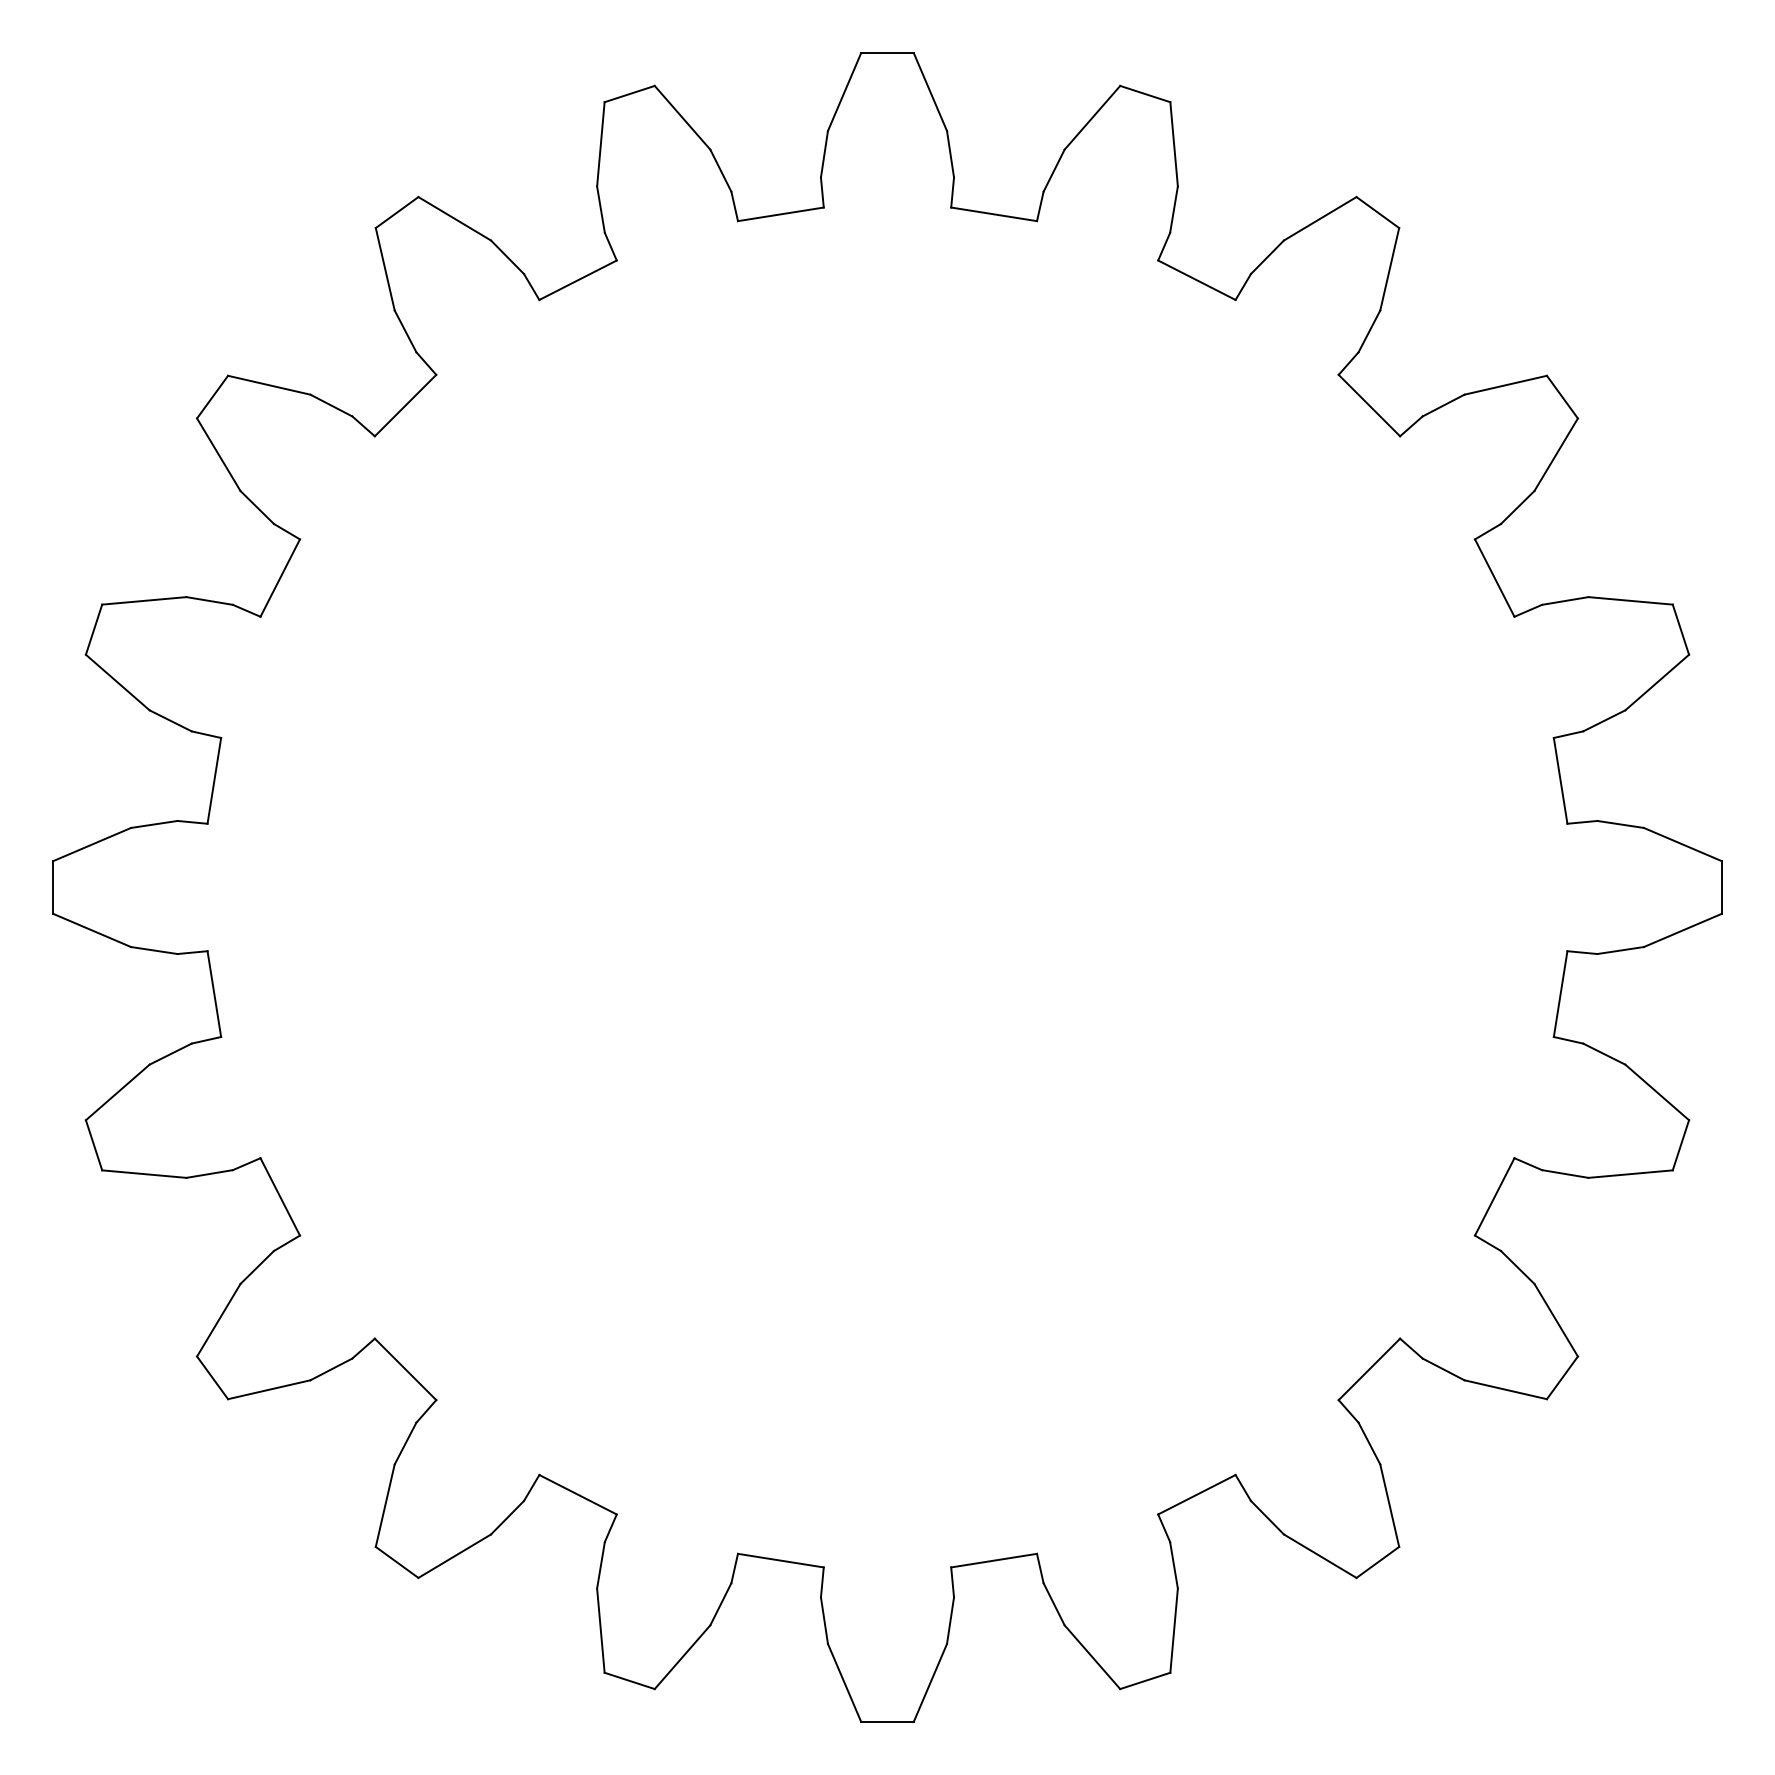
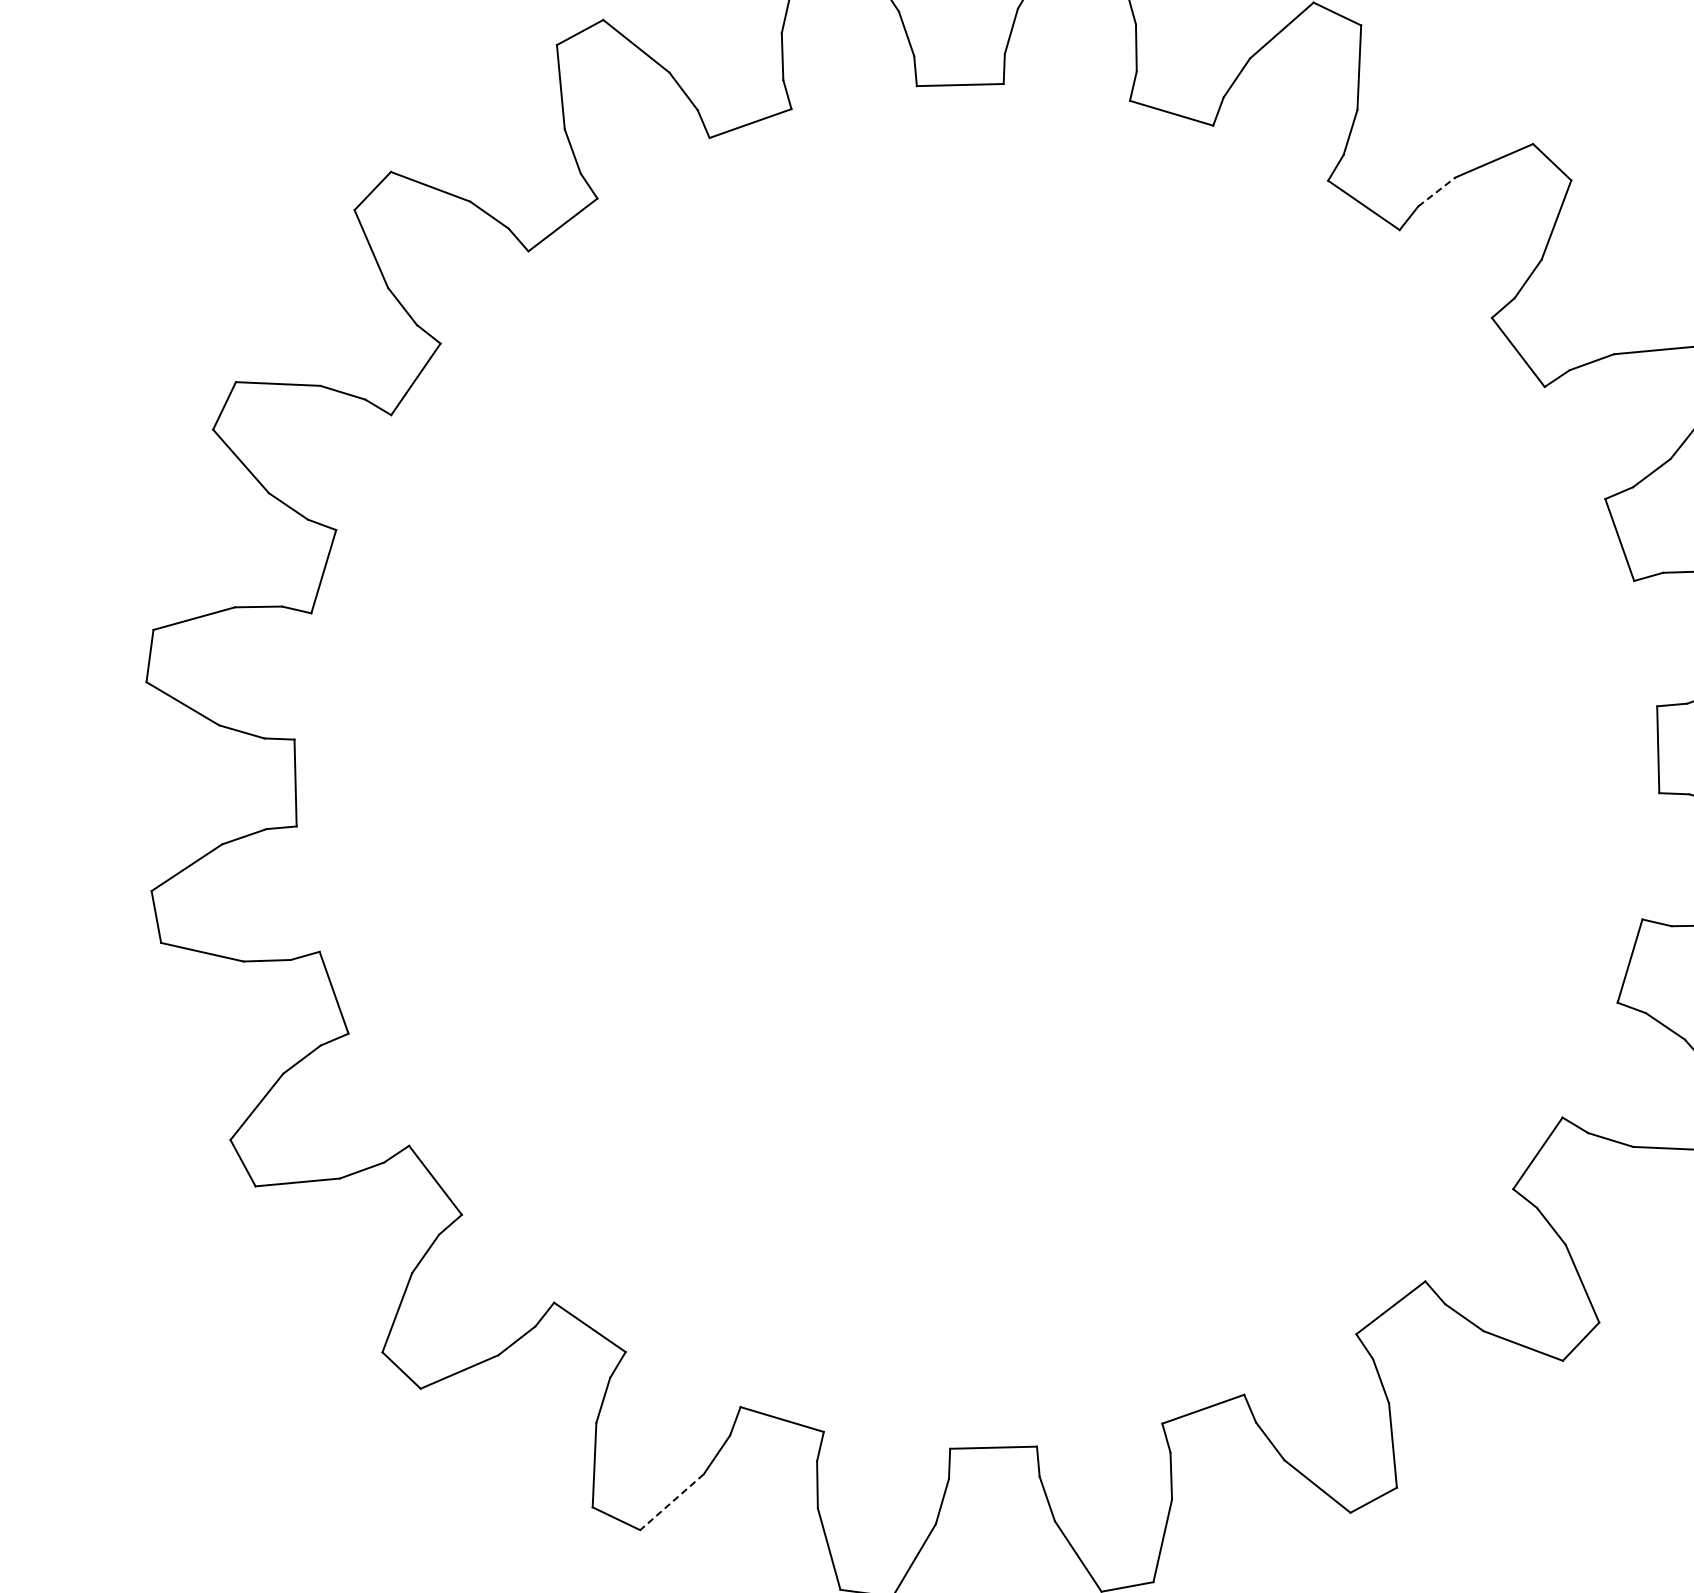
line: (1443, 405) -> (1436, 191), solid -> dashed
line: (454, 1556) -> (671, 1502), solid -> dashed

